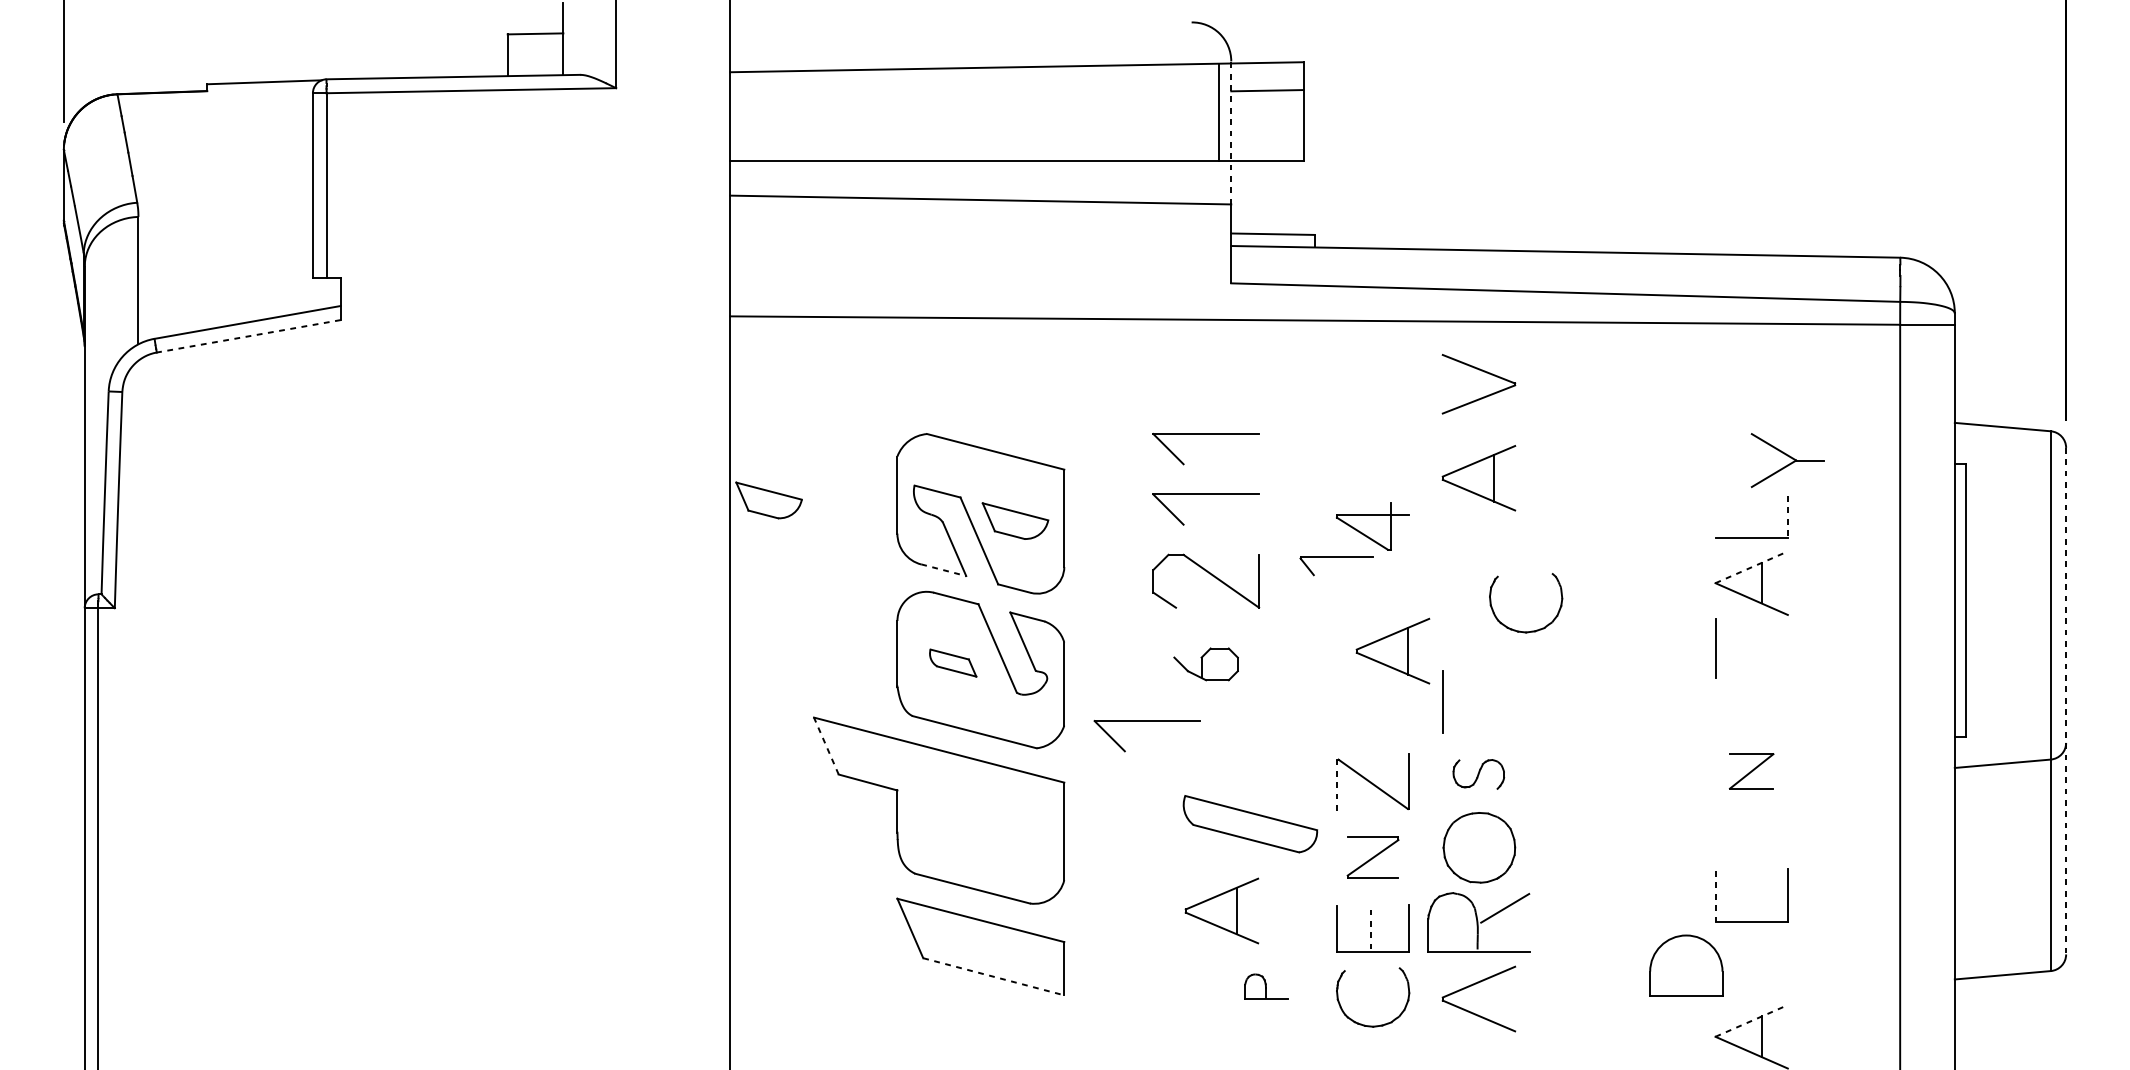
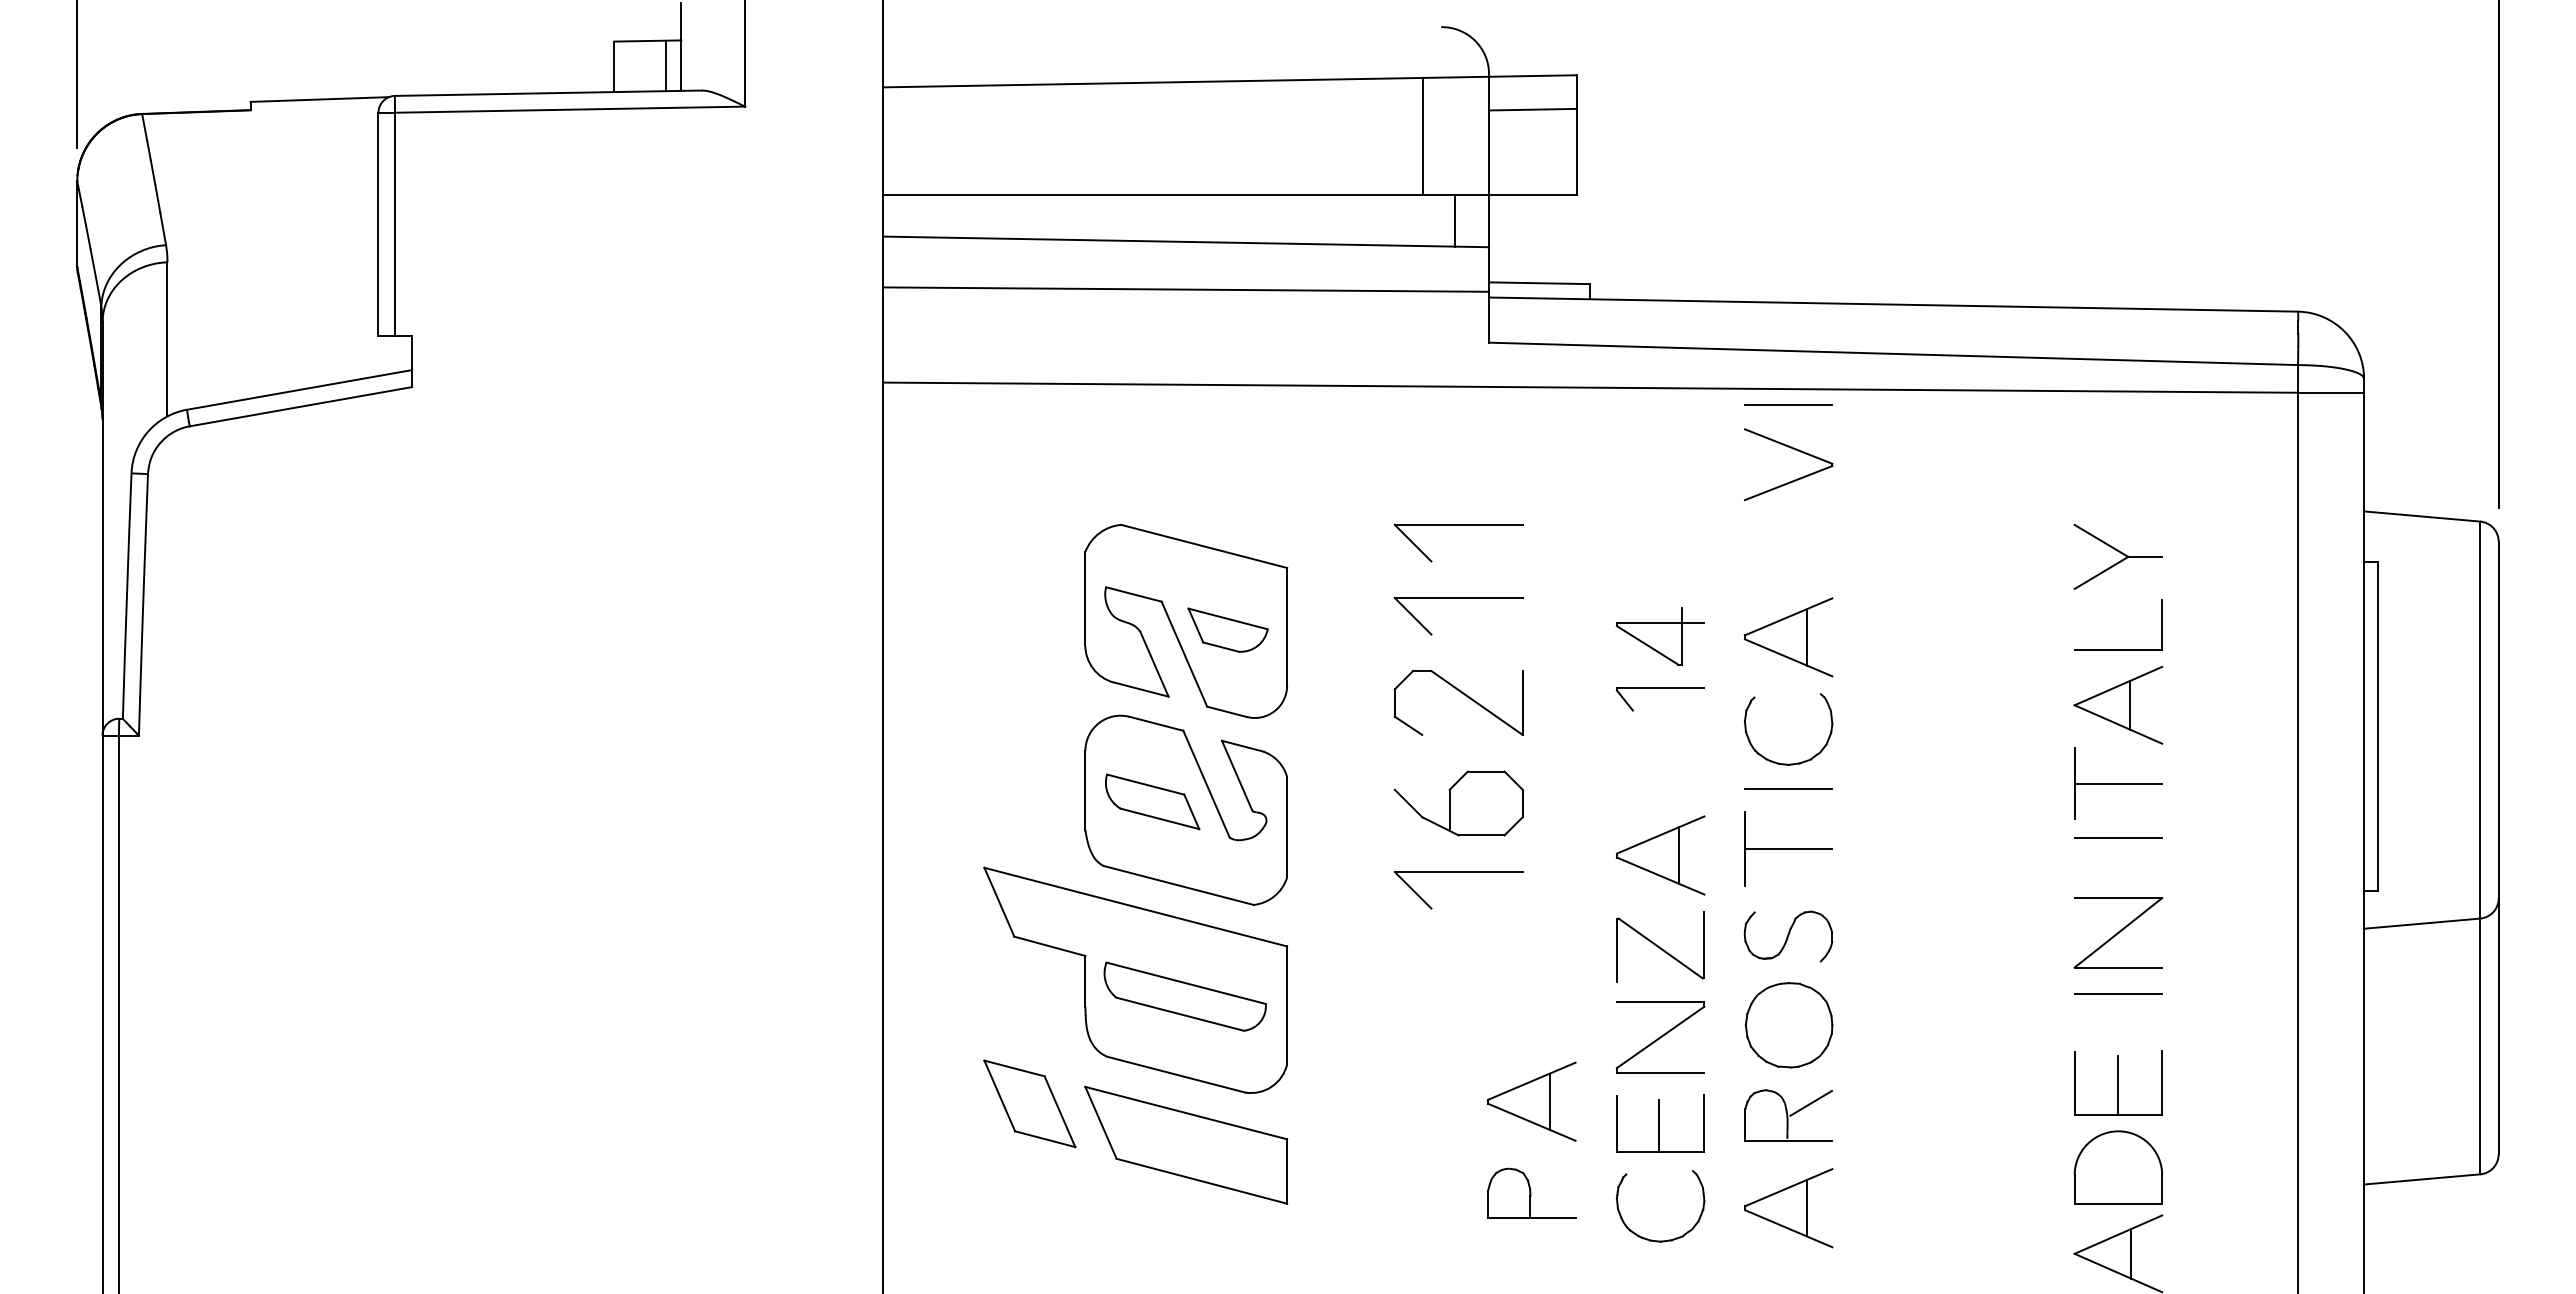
line: (551, 54) -> (666, 65), added
line: (1218, 112) -> (1422, 136), moved
line: (1231, 132) -> (1489, 160), dashed -> solid
line: (1203, 182) -> (1455, 220), added
line: (981, 239) -> (1186, 289), added
line: (1478, 335) -> (1788, 405), added
line: (248, 336) -> (300, 406), dashed -> solid
part: (1787, 460) -> (2117, 556), moved
part: (1478, 478) -> (1788, 637), moved
part: (768, 499) -> (929, 604), removed
line: (1788, 517) -> (2162, 625), dashed -> solid
part: (1335, 556) -> (1659, 688), moved
line: (1751, 567) -> (2118, 686), dashed -> solid
line: (943, 570) -> (1141, 689), dashed -> solid
part: (1525, 631) -> (1787, 763), moved
line: (1751, 647) -> (2118, 783), added
part: (1392, 651) -> (1660, 855), moved
line: (1478, 652) -> (1788, 788), added
part: (952, 662) -> (1152, 801), size x1.67
part: (1205, 664) -> (1458, 803), size x1.67
line: (1751, 692) -> (2118, 837), added
line: (1478, 701) -> (1788, 848), added
line: (2065, 701) -> (2498, 848), dashed -> solid
part: (1147, 721) -> (1458, 872), moved
line: (826, 746) -> (999, 902), dashed -> solid
part: (1751, 771) -> (2118, 932), size x1.67
part: (1478, 774) -> (1788, 936), size x1.43
line: (1336, 785) -> (1616, 950), dashed -> solid
line: (1751, 821) -> (2118, 993), added
part: (1249, 824) -> (1184, 996), moved
part: (1373, 857) -> (1660, 1037), size x1.43
line: (1715, 895) -> (2074, 1083), dashed -> solid
line: (1751, 897) -> (2118, 1085), added
part: (1221, 910) -> (1531, 1101), moved
part: (851, 912) -> (1029, 1103), added
part: (1478, 922) -> (1788, 1115), size x0.71
line: (1371, 930) -> (1658, 1125), dashed -> solid
part: (1685, 965) -> (2117, 1167), moved
line: (994, 976) -> (1202, 1181), dashed -> solid
part: (1266, 986) -> (1531, 1192), size x1.67
line: (1493, 998) -> (1806, 1207), added
line: (1751, 1020) -> (2118, 1234), dashed -> solid

